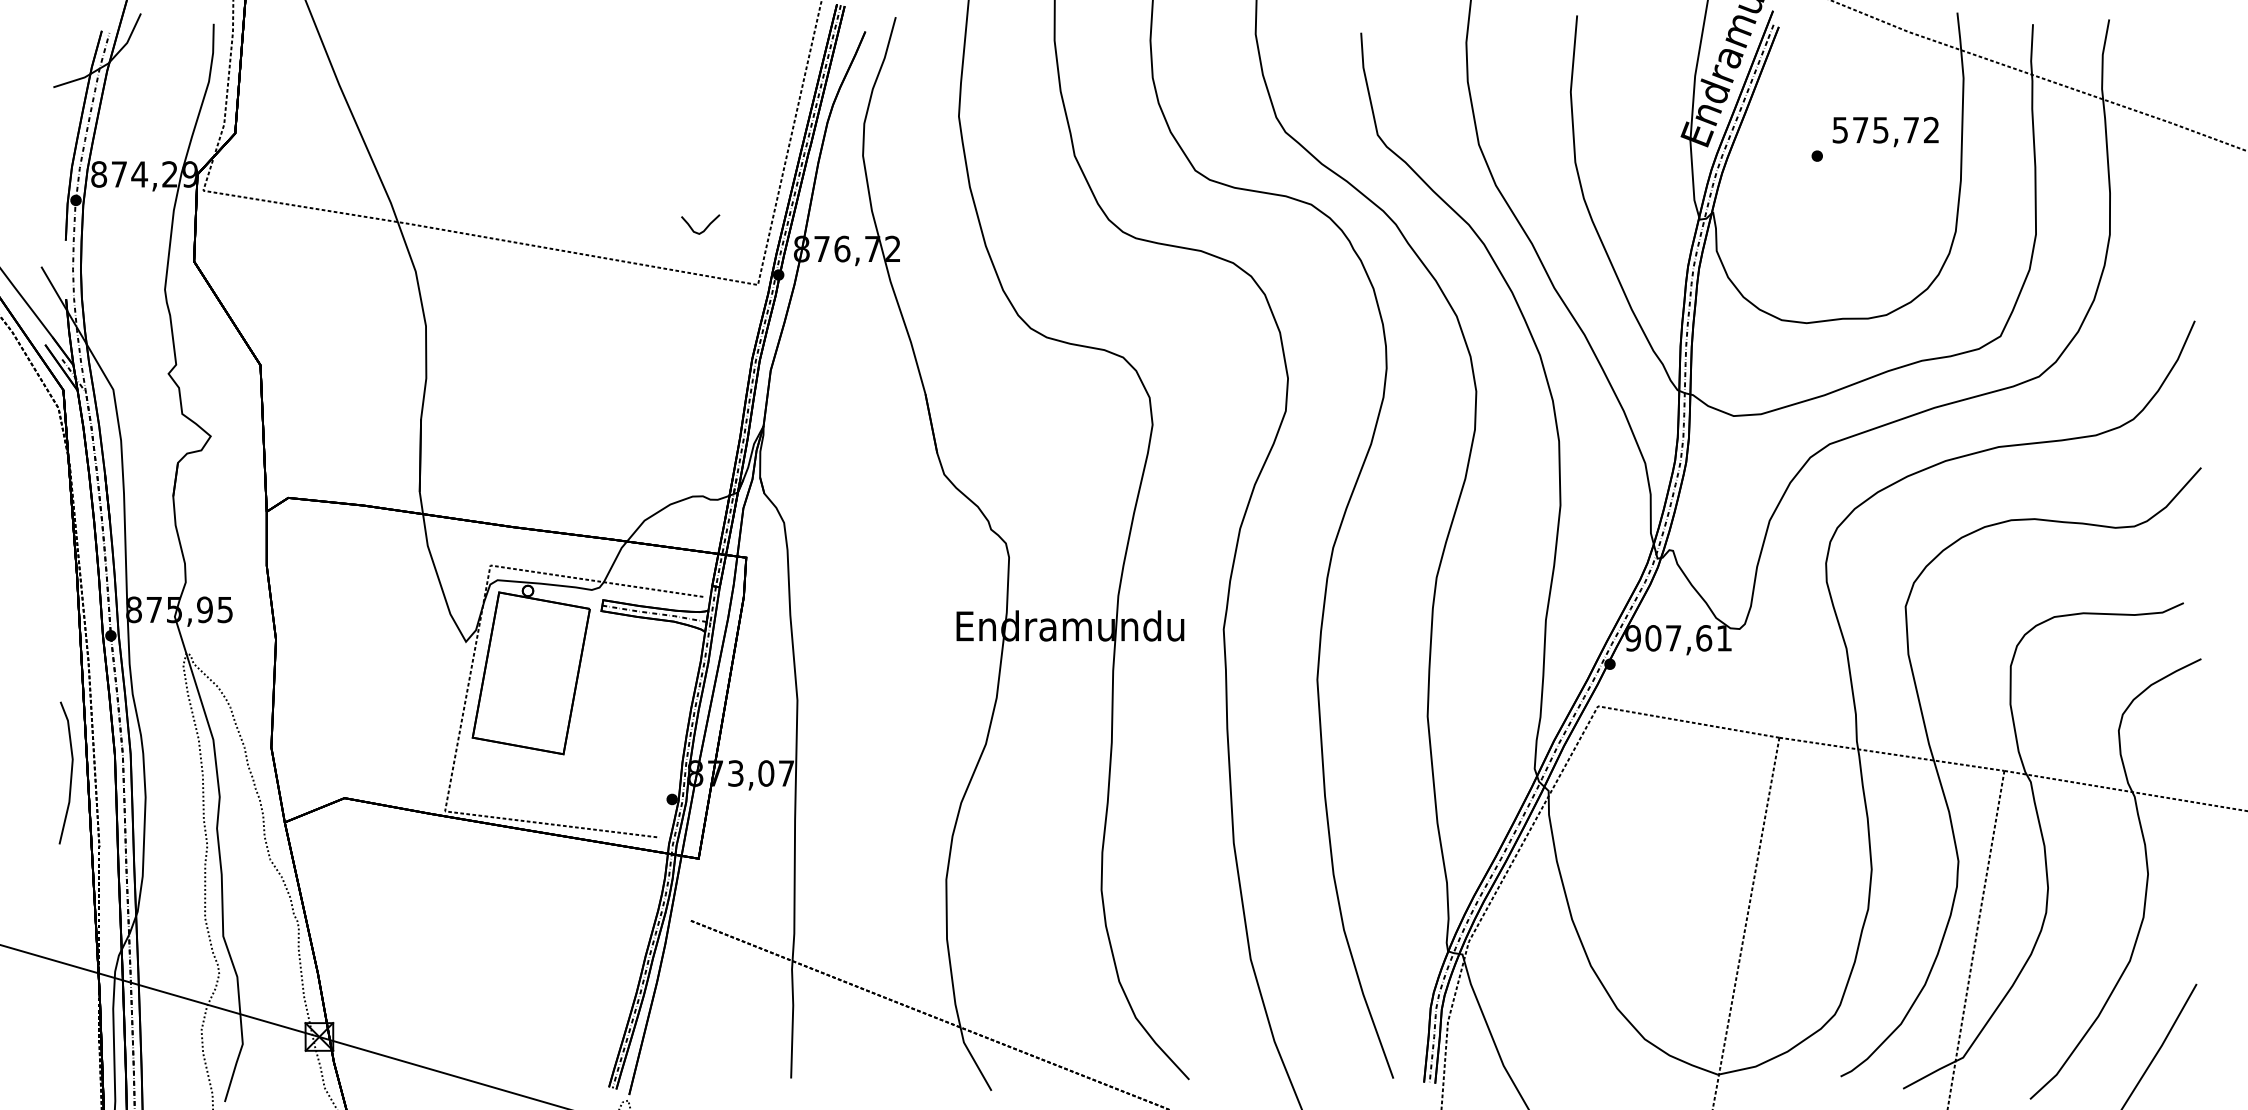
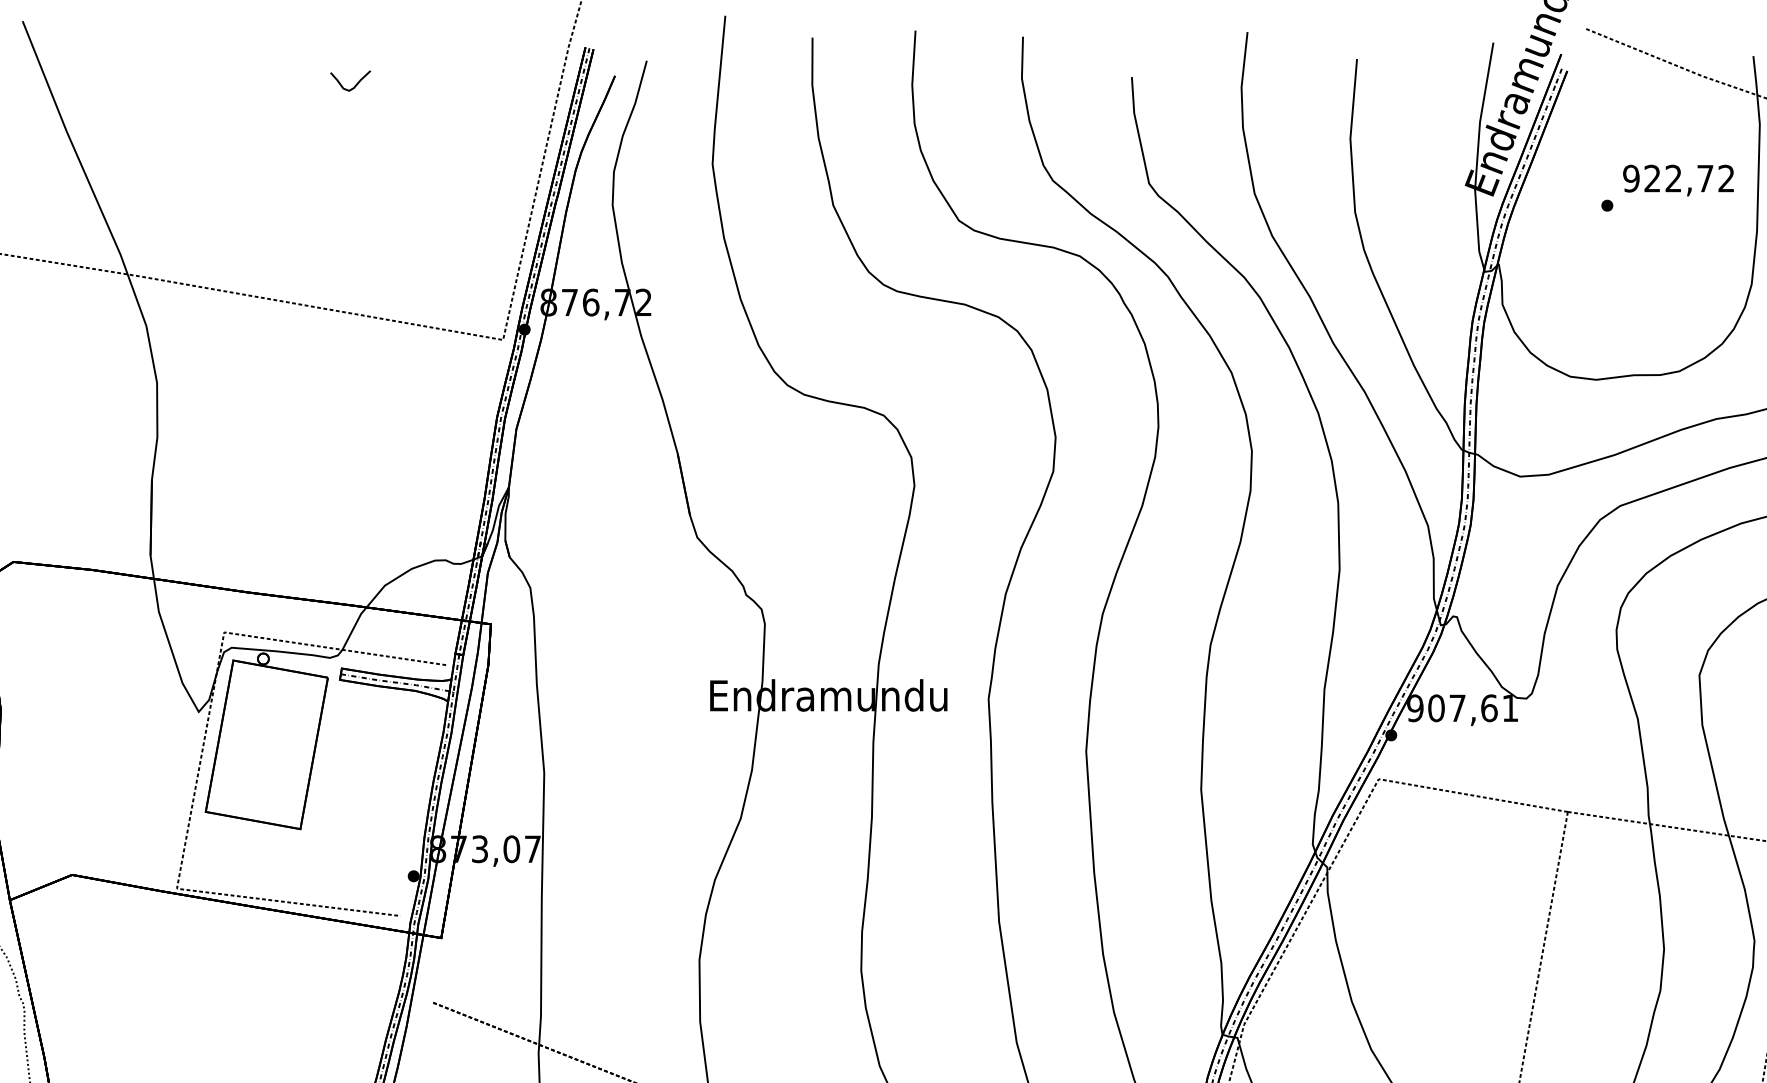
text: (1860, 129) -> (1652, 177), 575,72 -> 922,72
curve: (705, 227) -> (355, 84), moved

